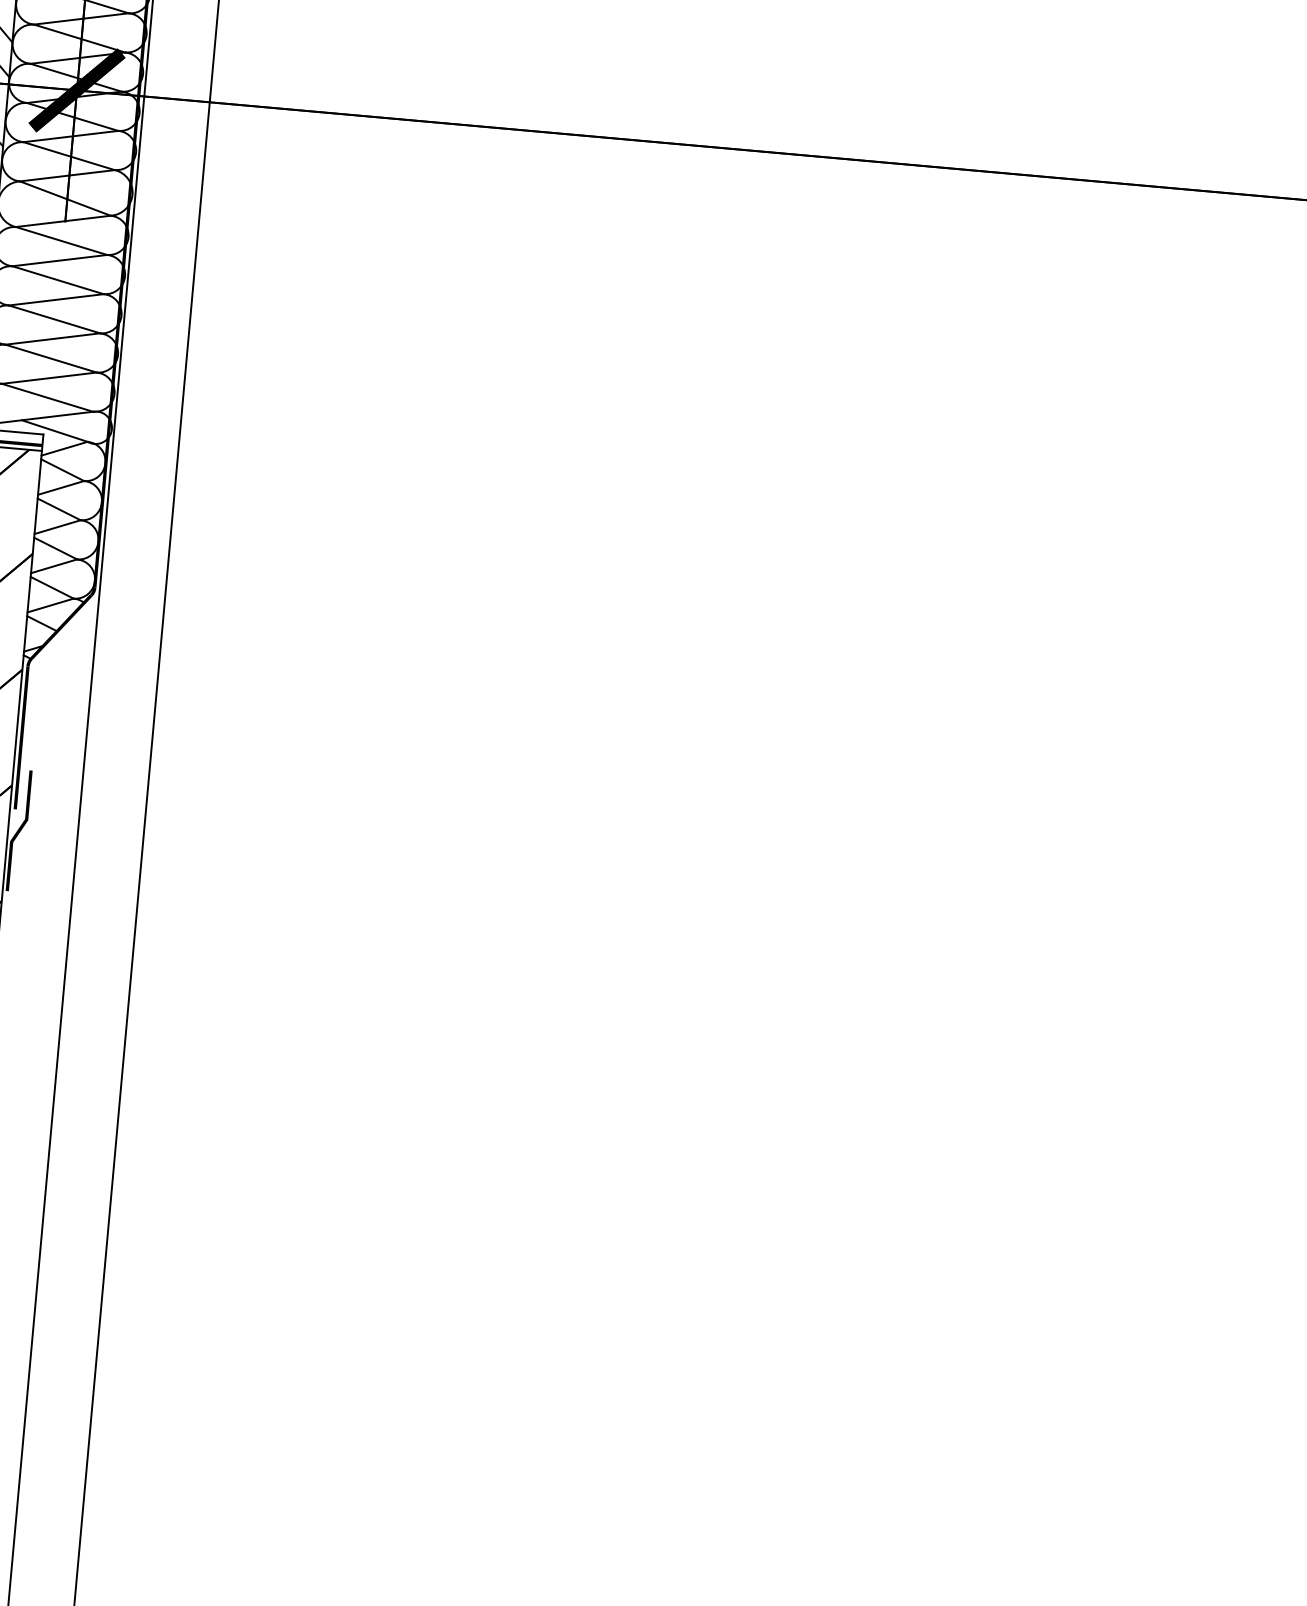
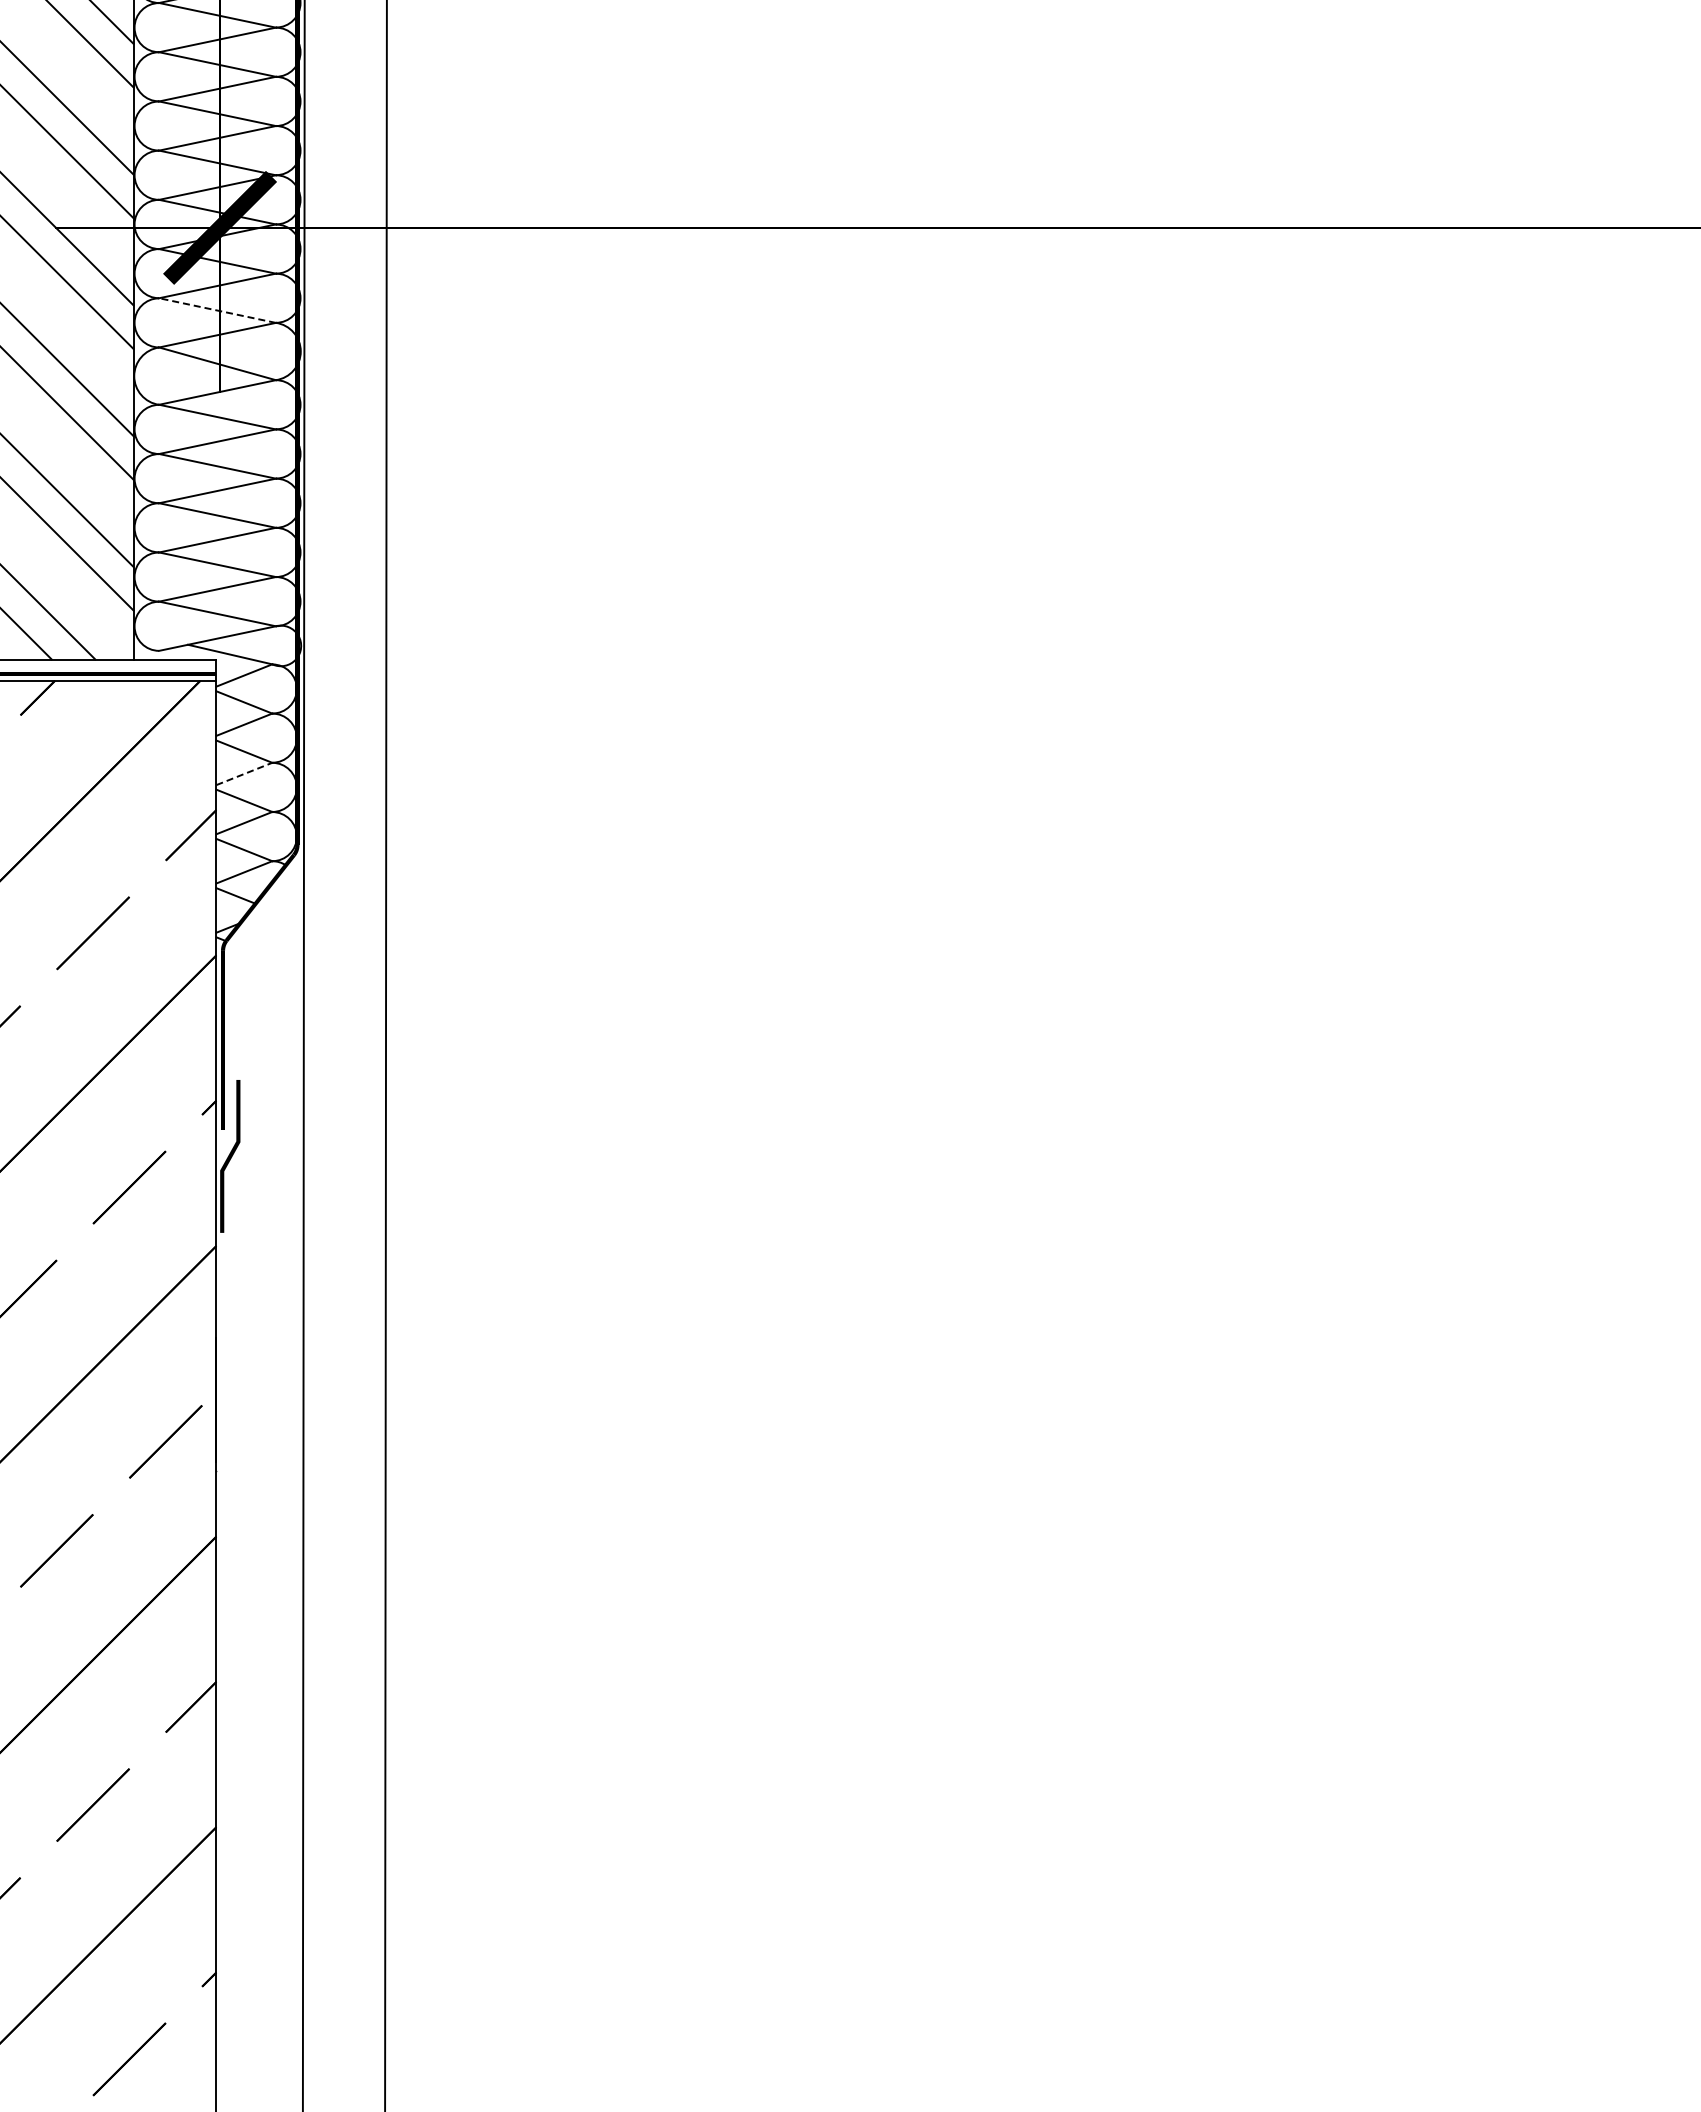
line: (69, 156) -> (217, 310), solid -> dashed
line: (57, 526) -> (244, 773), solid -> dashed

